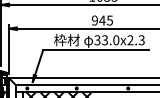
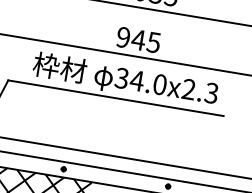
text: (104, 40) -> (136, 81), 33.0x2.3 -> 34.0x2.3

